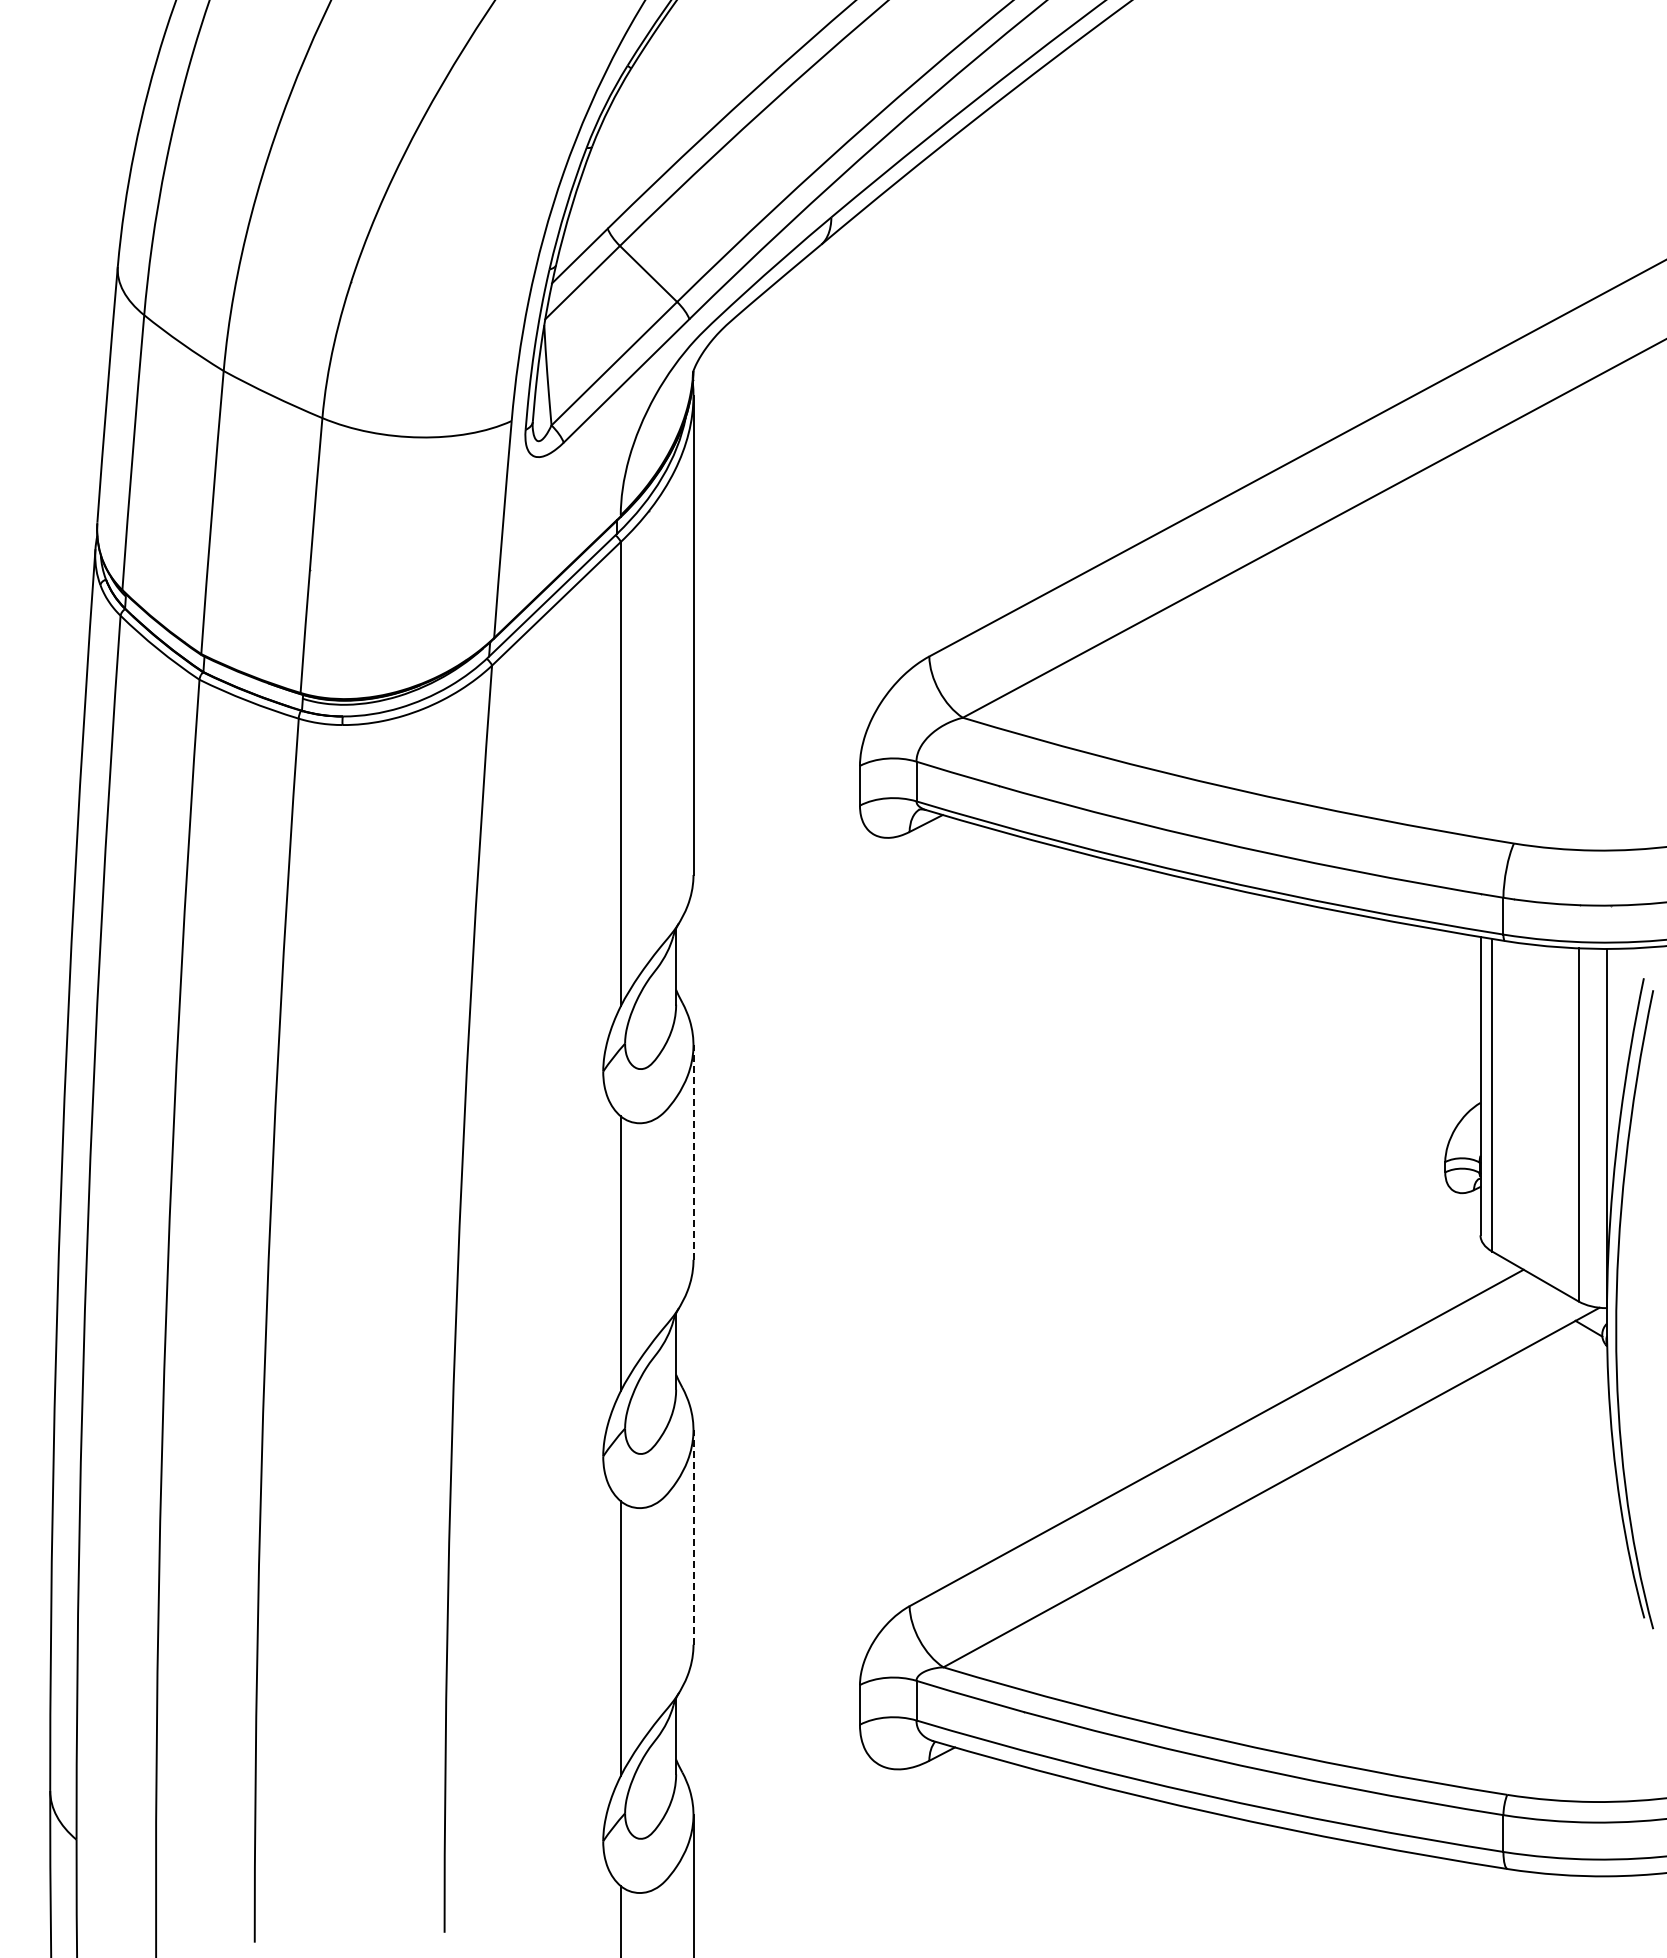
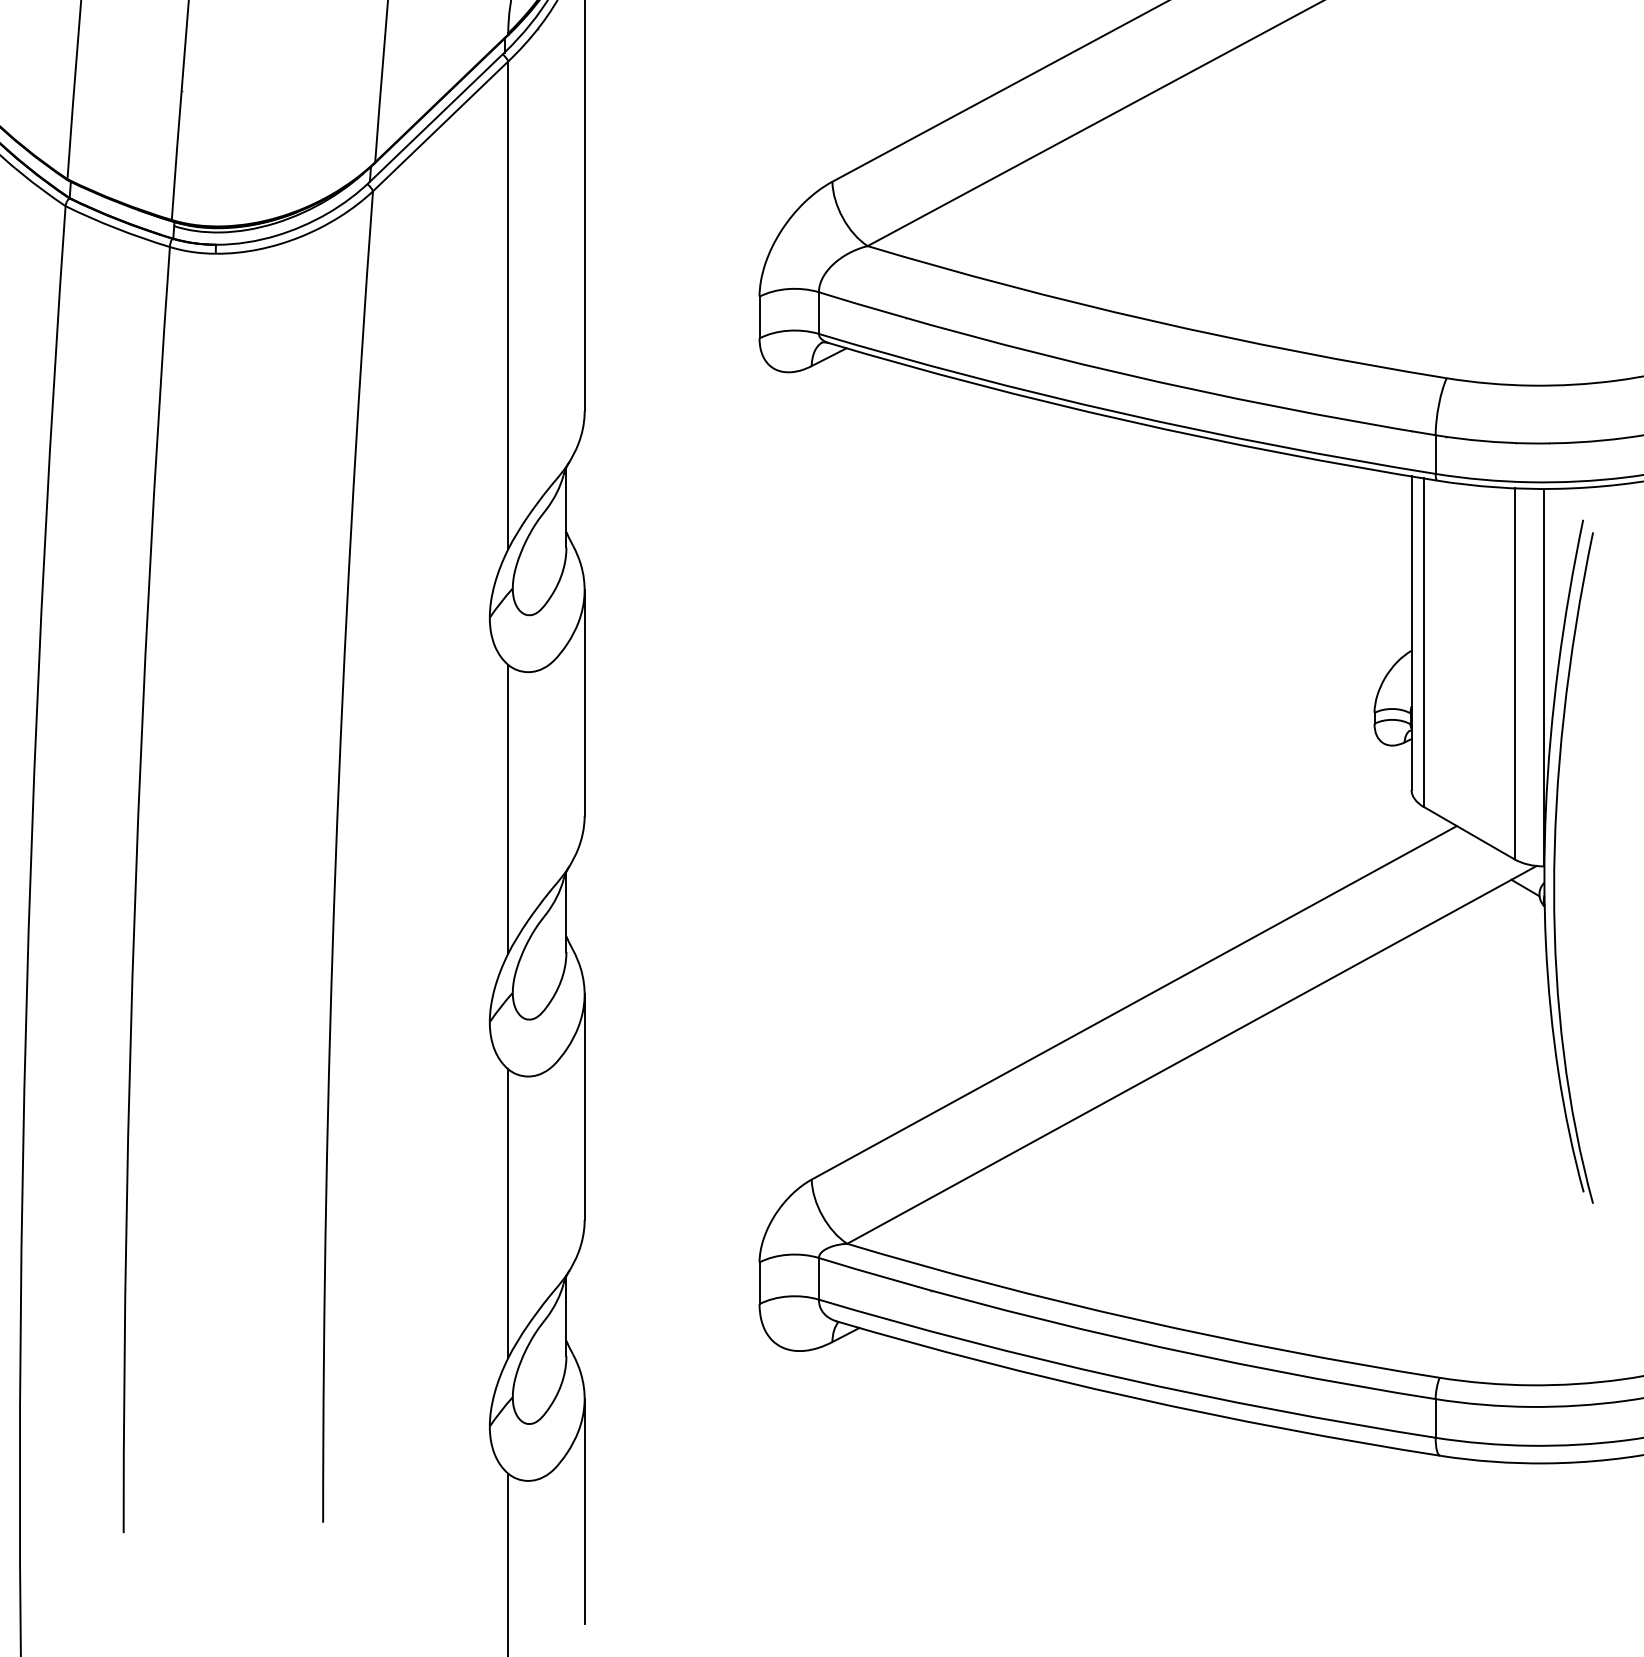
line: (693, 1151) -> (584, 701), dashed -> solid
line: (693, 1536) -> (584, 1106), dashed -> solid

